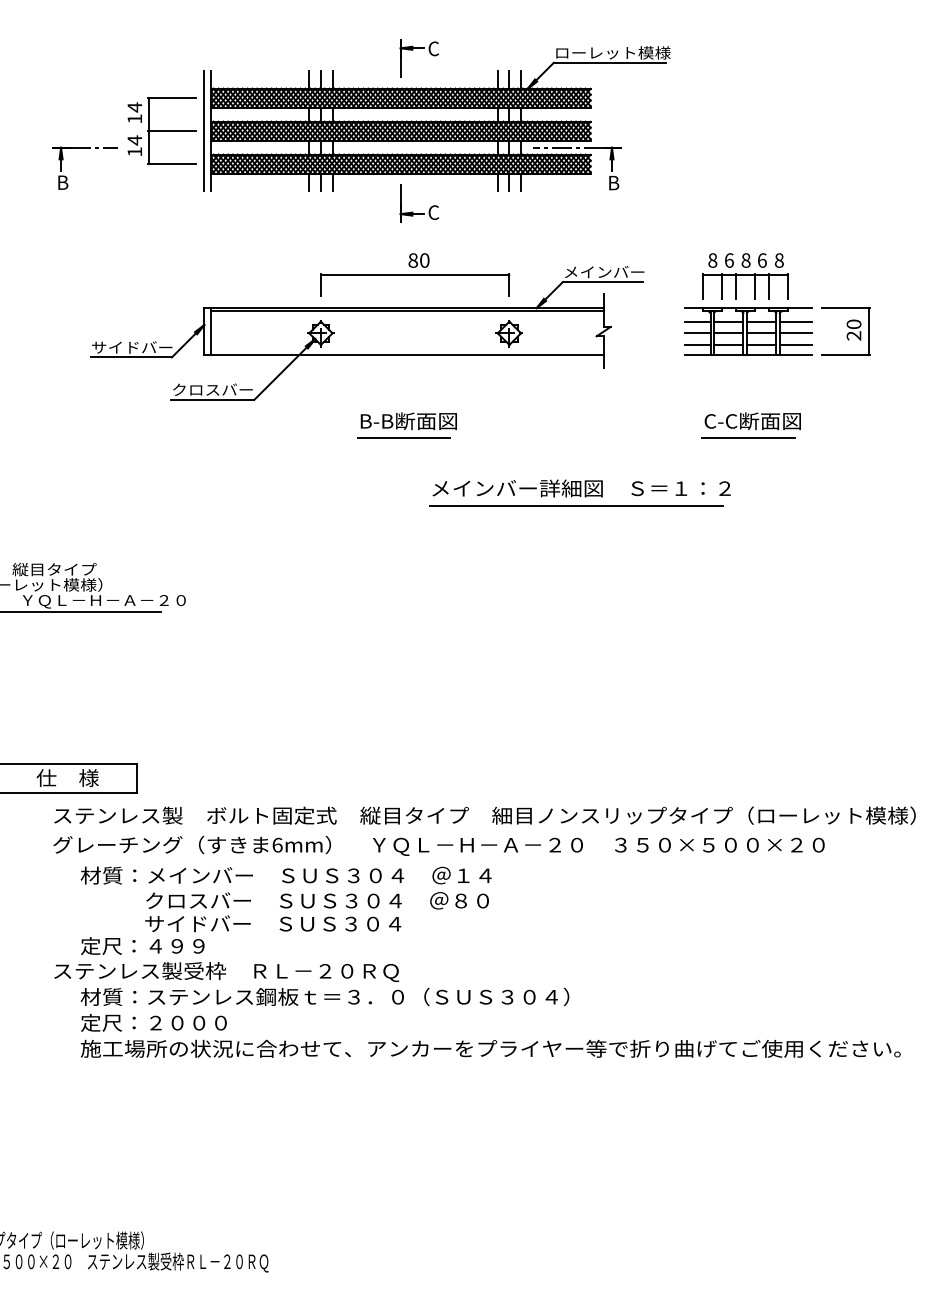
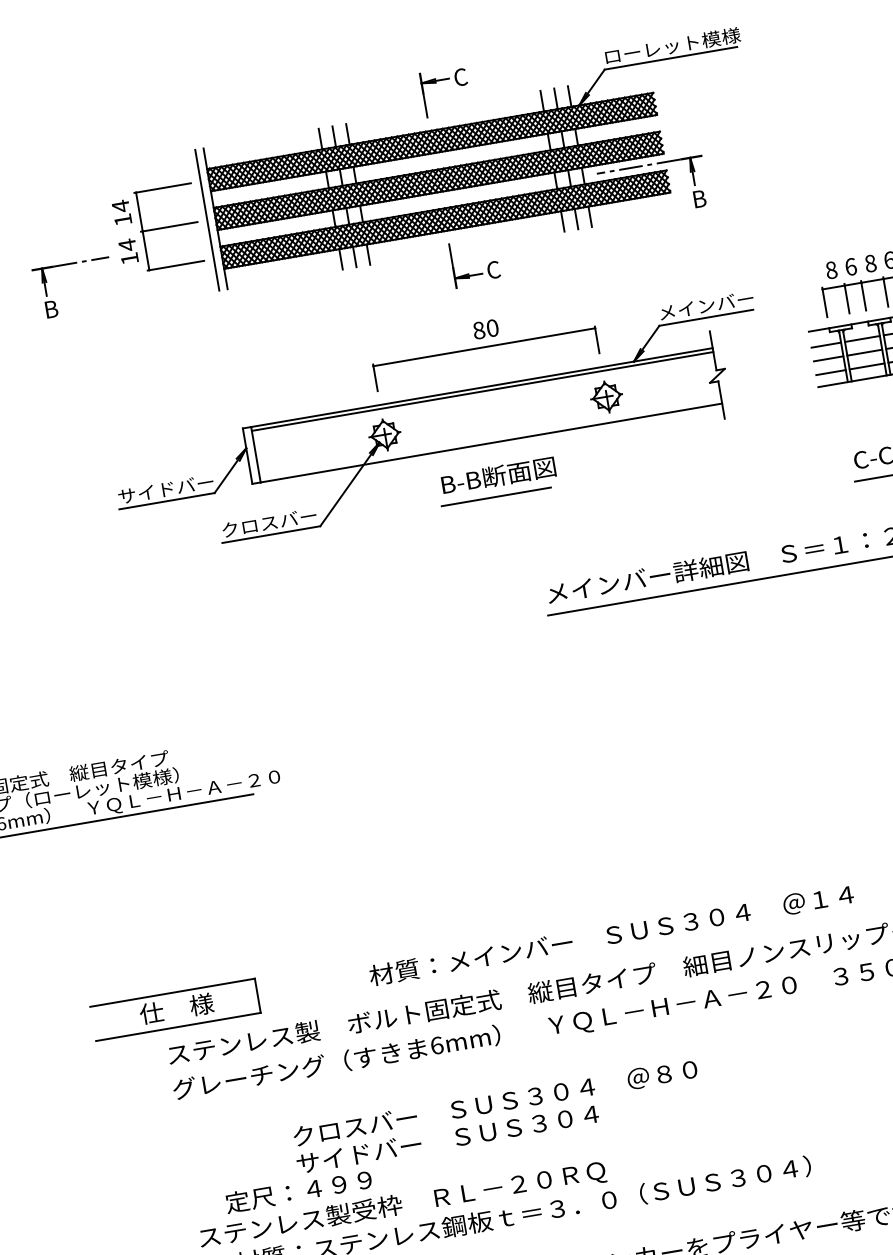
part: (406, 425) -> (496, 481), moved
text: (285, 875) -> (610, 935), moved

